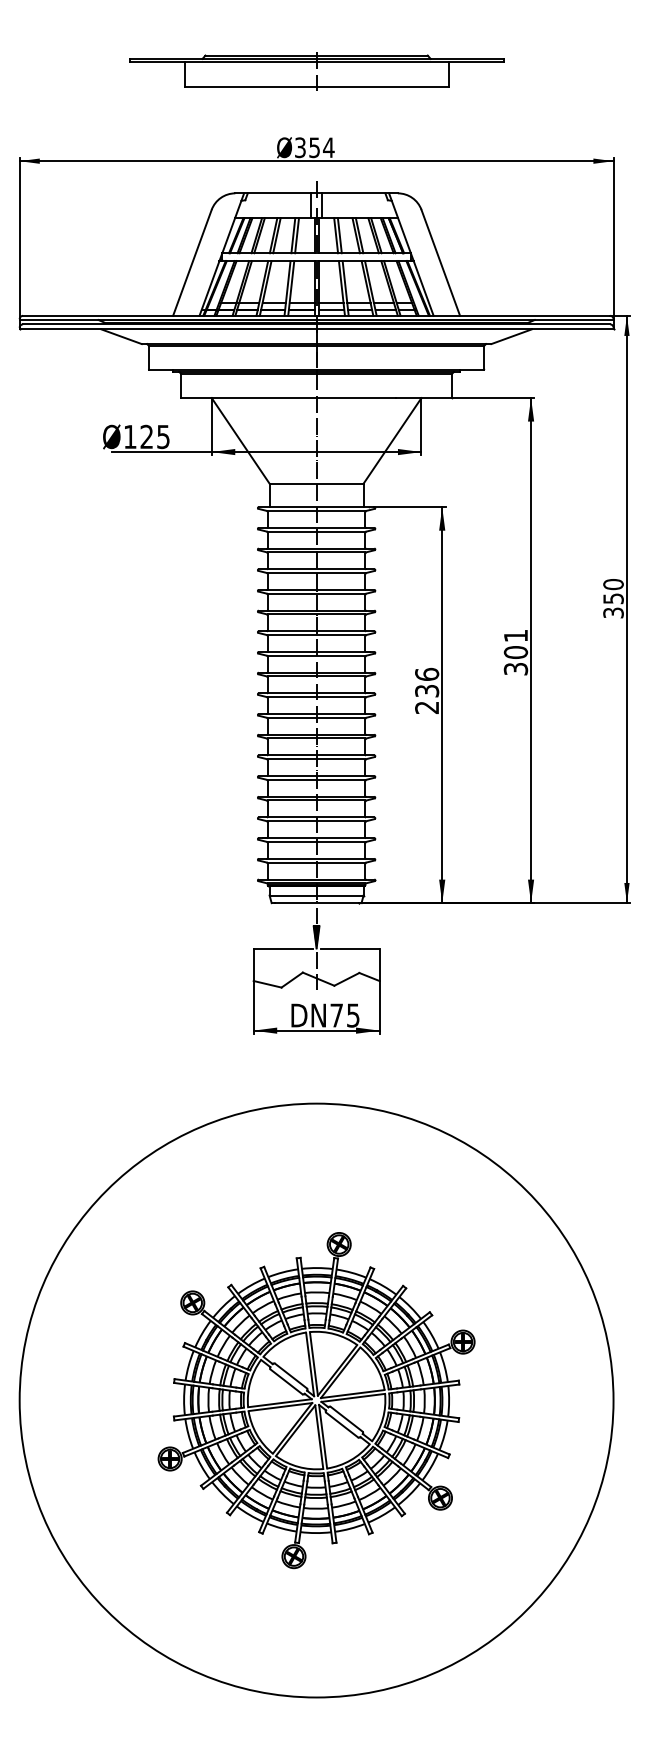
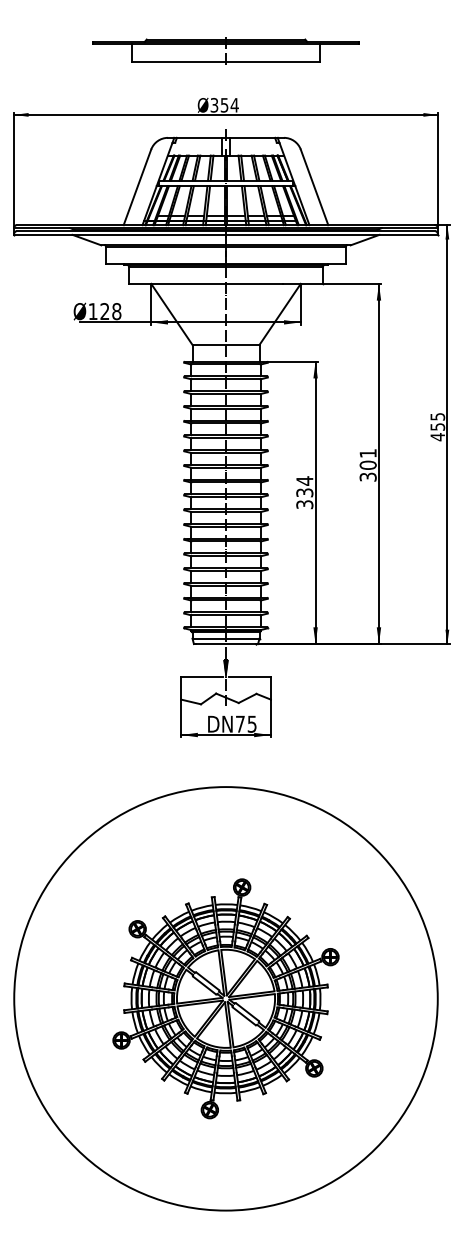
text: (163, 436) -> (116, 311), 125 -> 128
text: (613, 598) -> (437, 426), 350 -> 455
text: (427, 690) -> (305, 492), 236 -> 334

